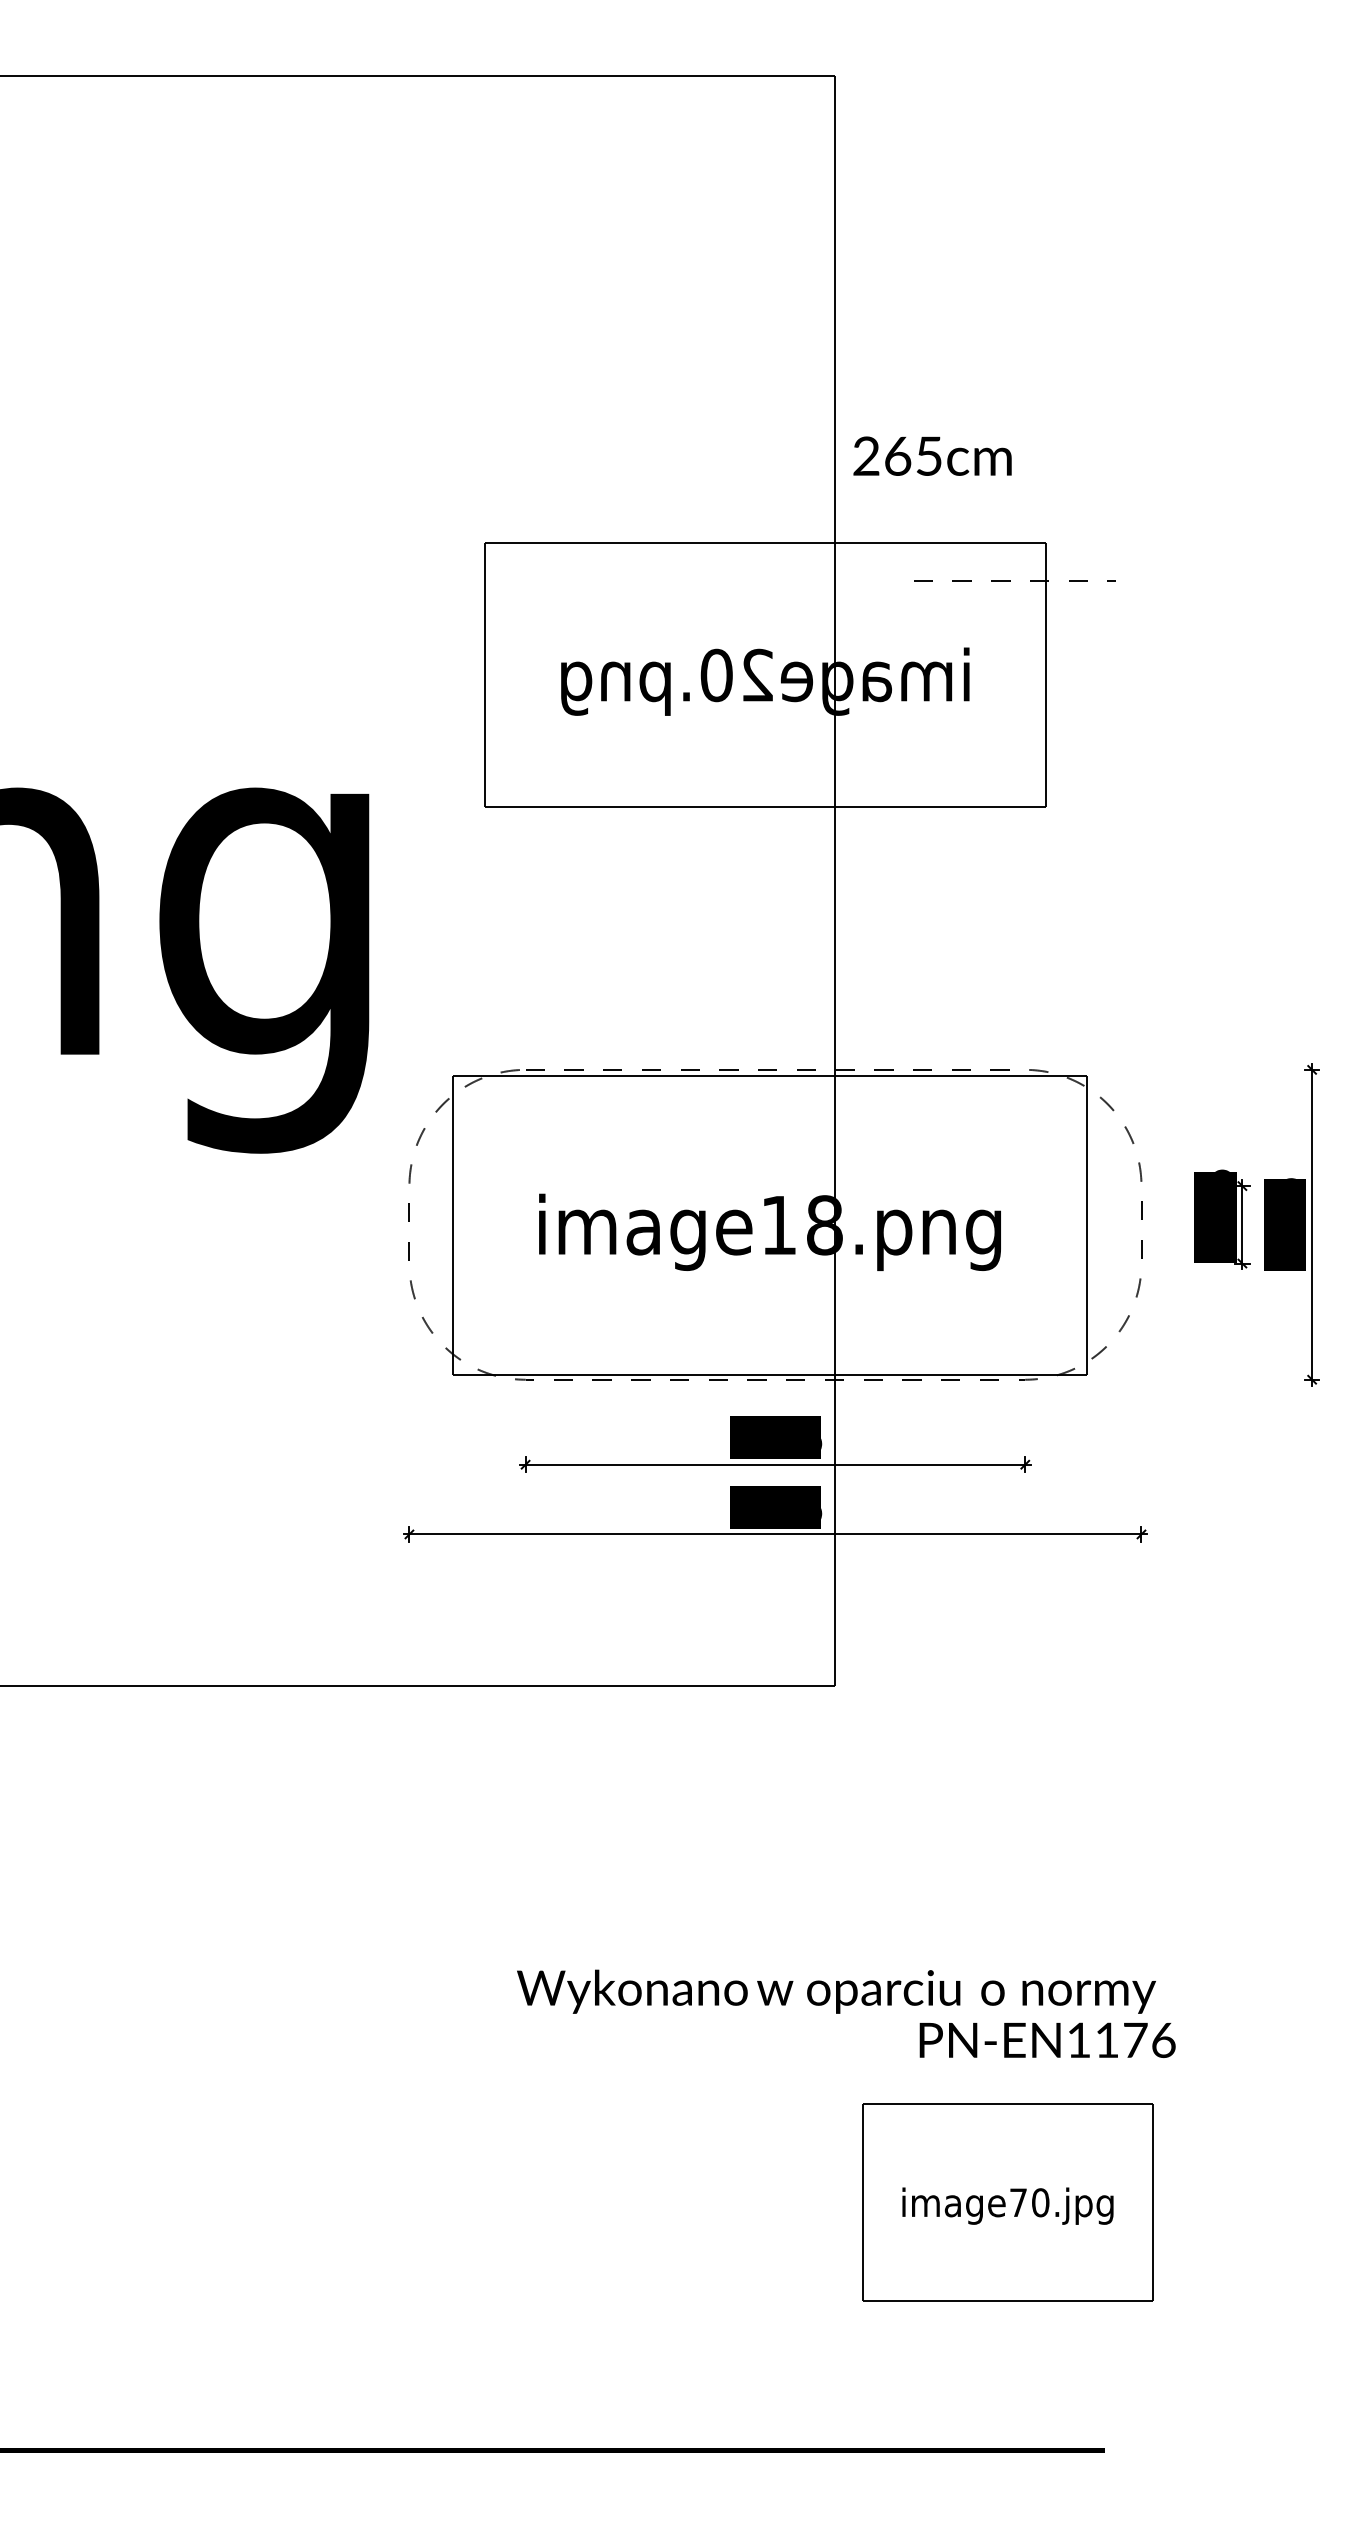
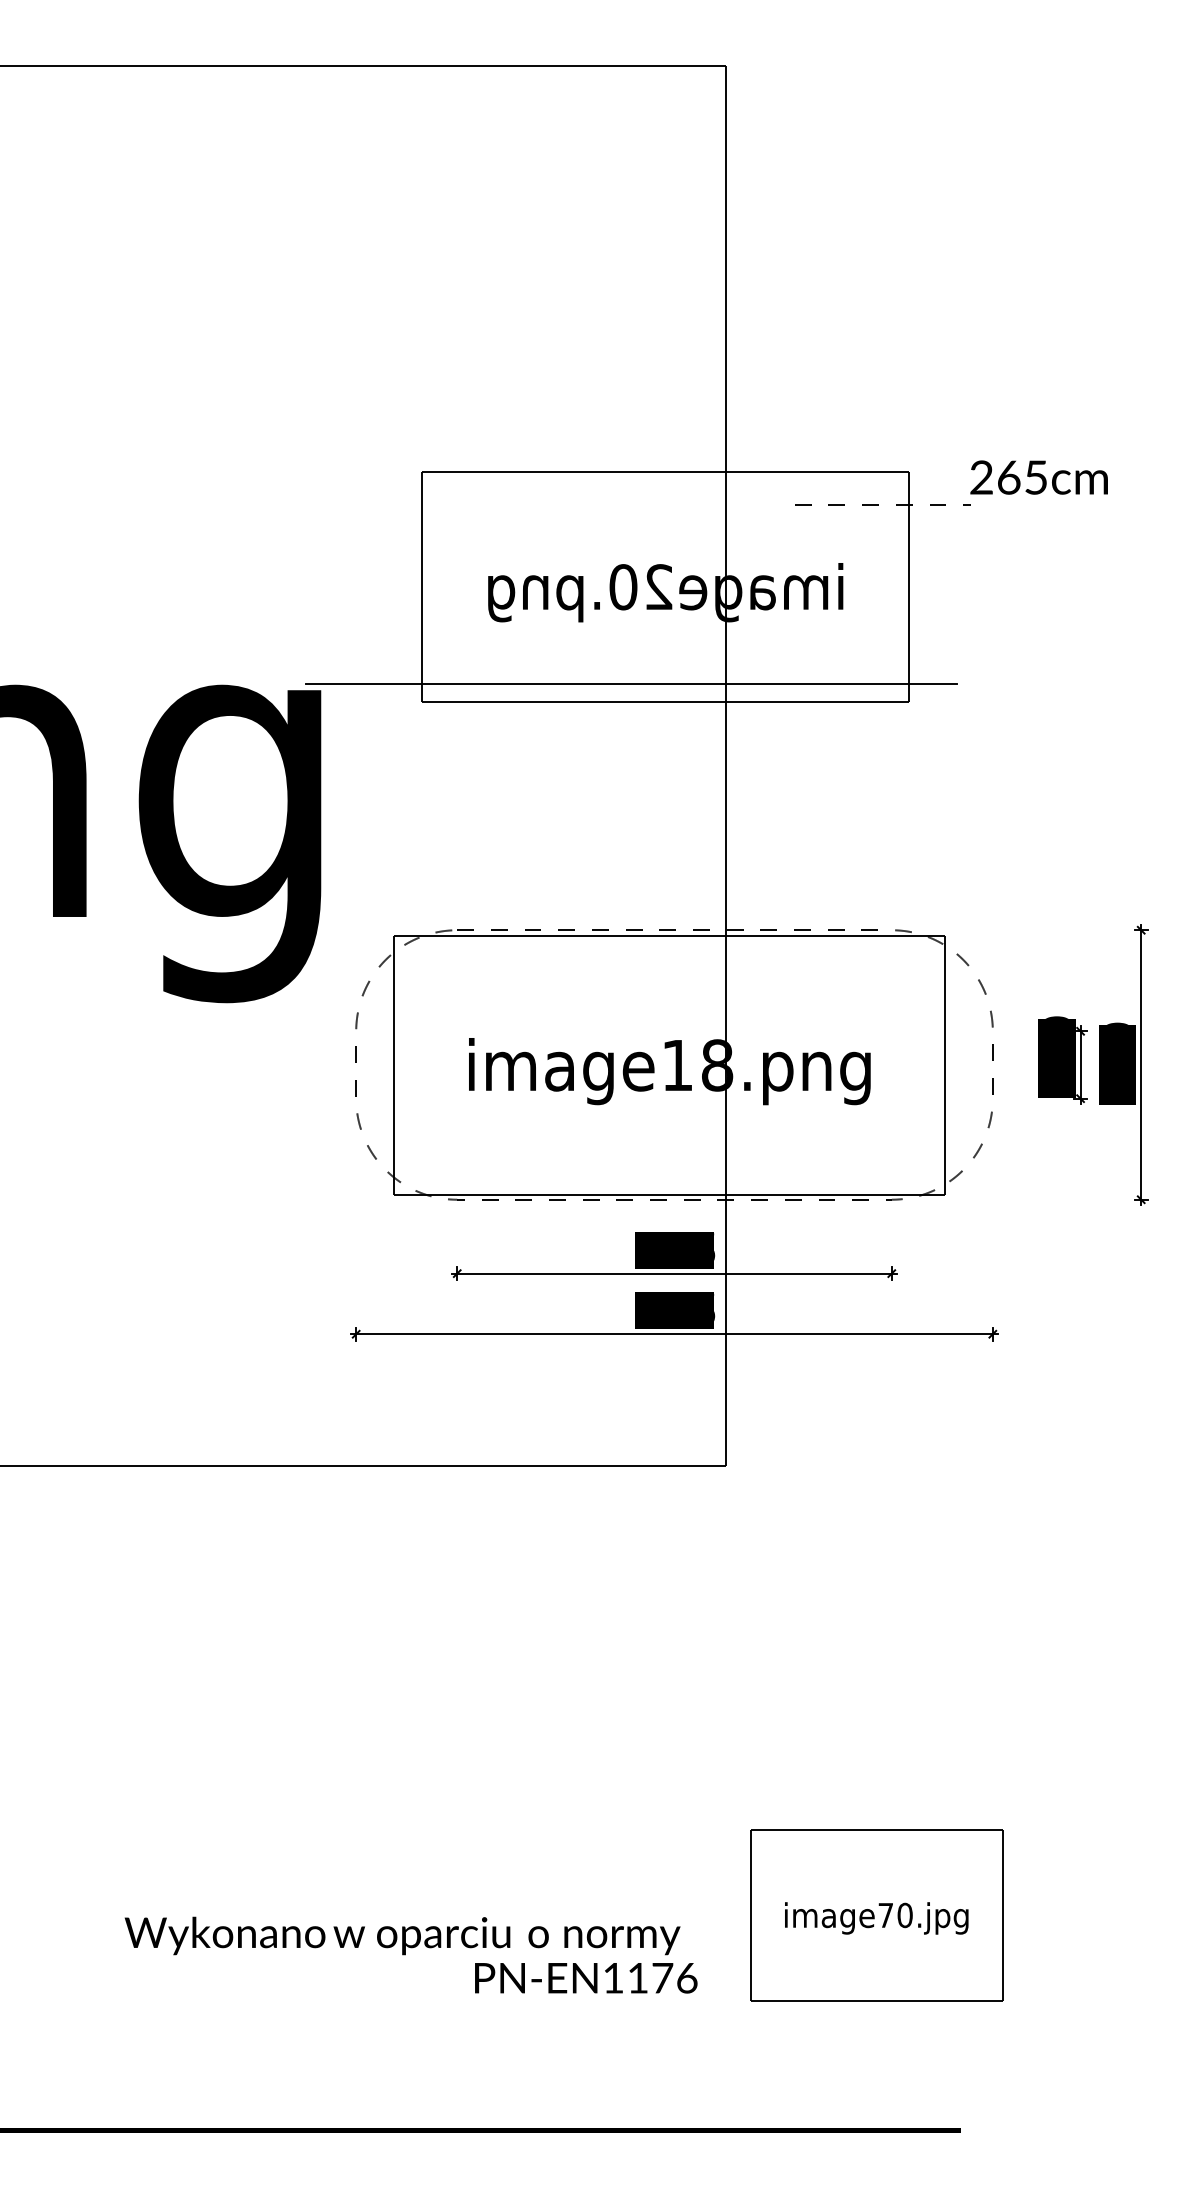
text: (931, 456) -> (1038, 477), moved
line: (725, 786) -> (631, 683), added
text: (1215, 1170) -> (1057, 1017), 146 -> 100
text: (1284, 1177) -> (1117, 1023), 405 -> 400
text: (845, 2013) -> (410, 1954), moved

